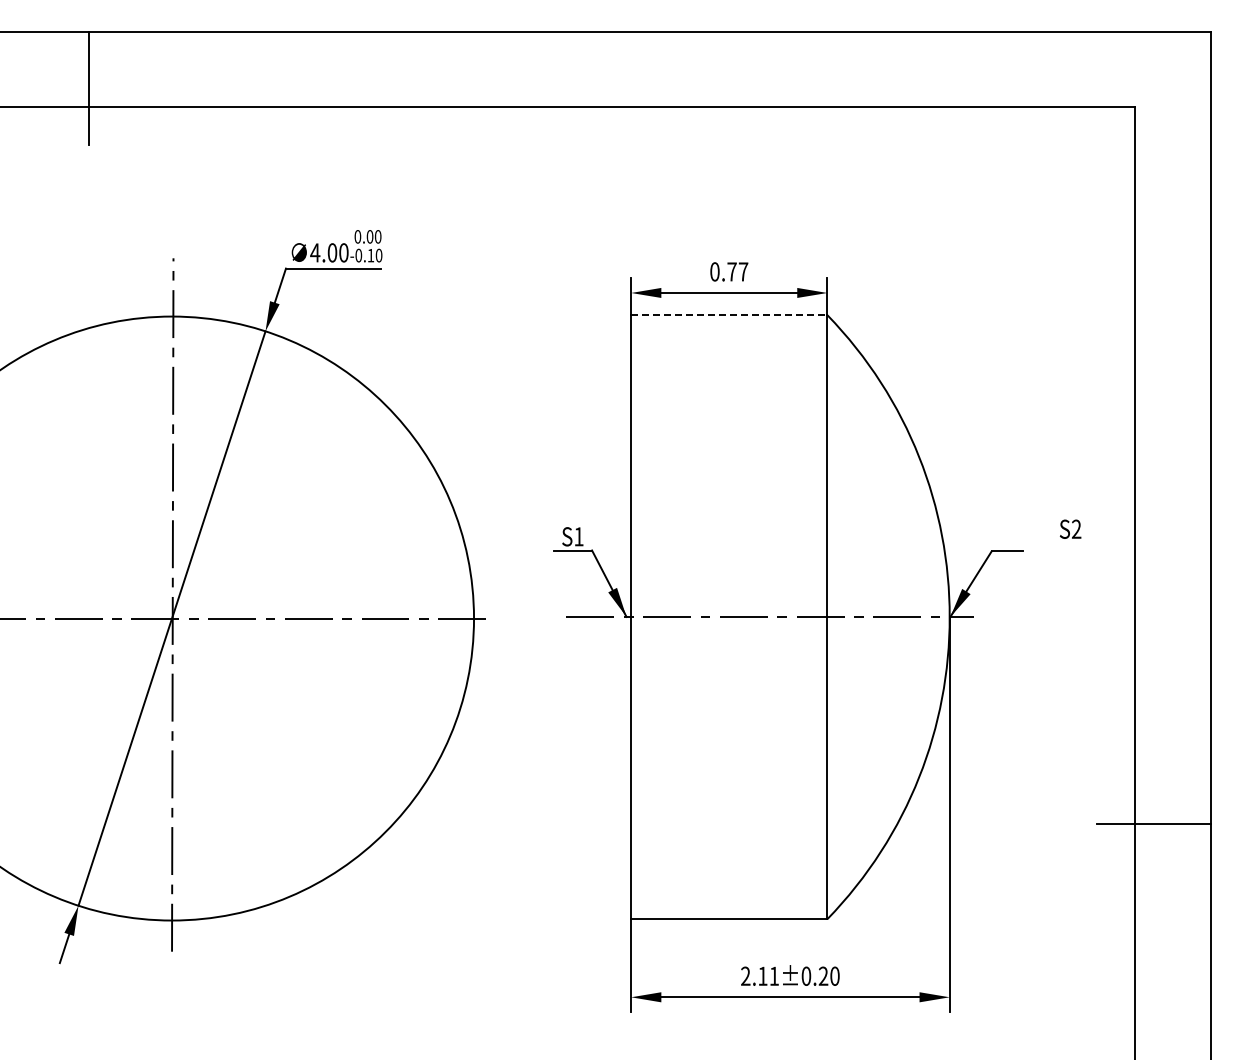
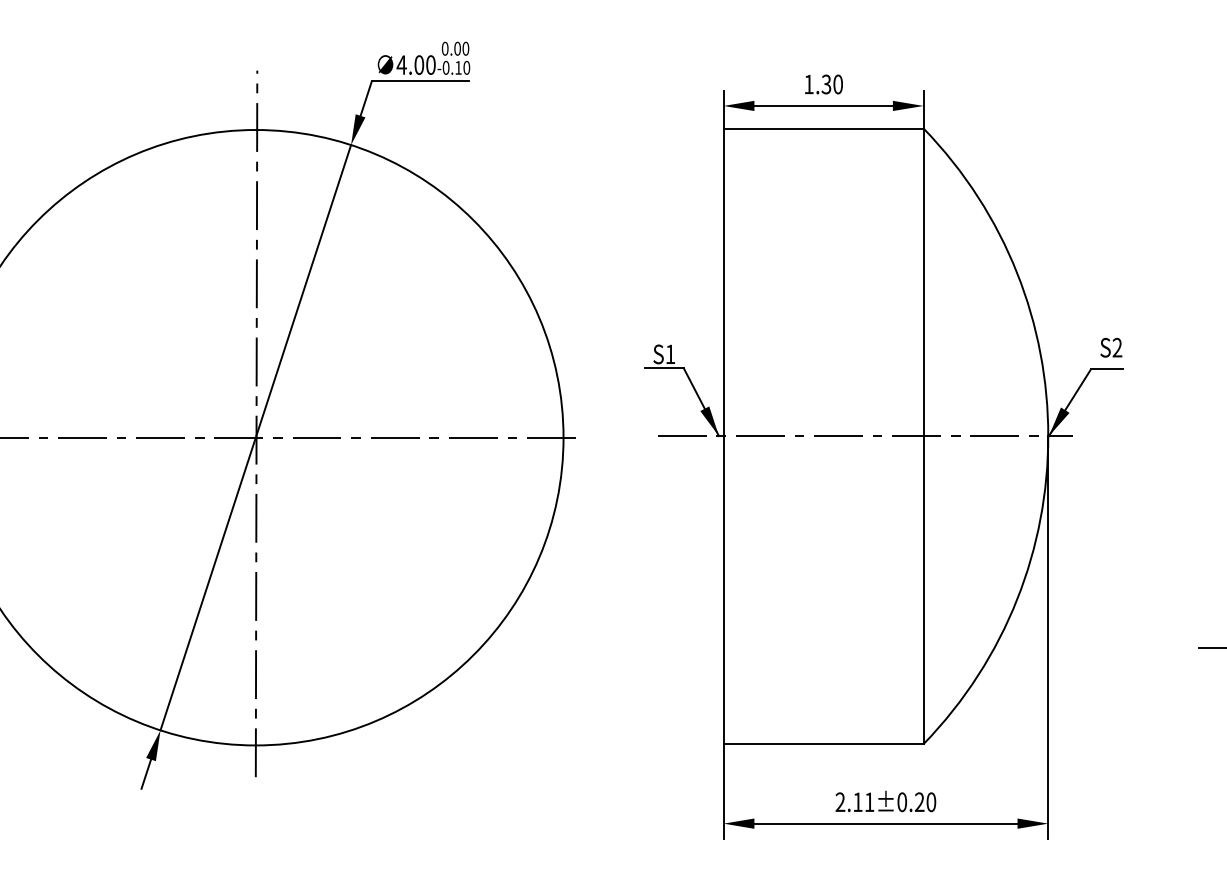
text: (729, 271) -> (823, 84), 0.77 -> 1.30
line: (729, 315) -> (823, 128), dashed -> solid
text: (1070, 528) -> (1111, 346), moved

